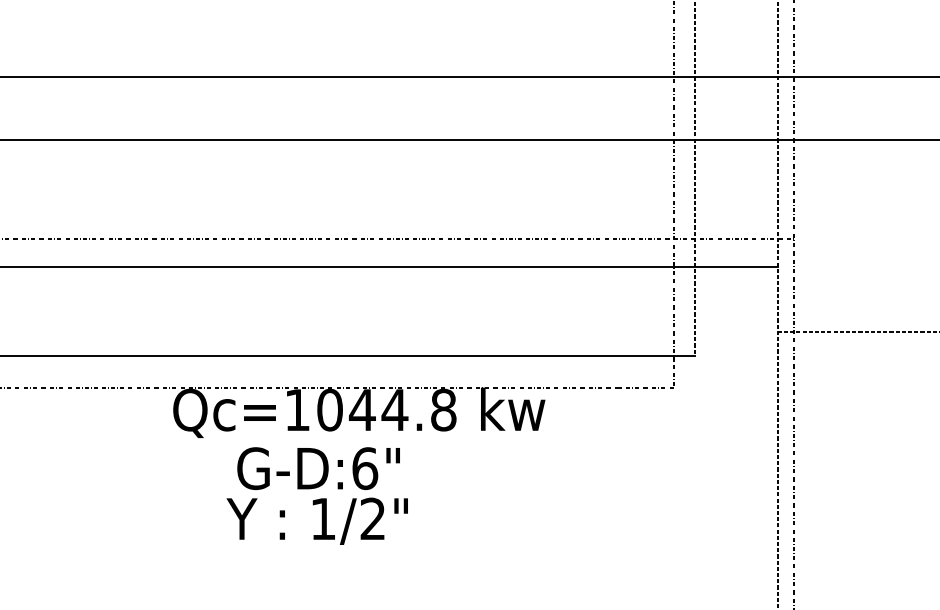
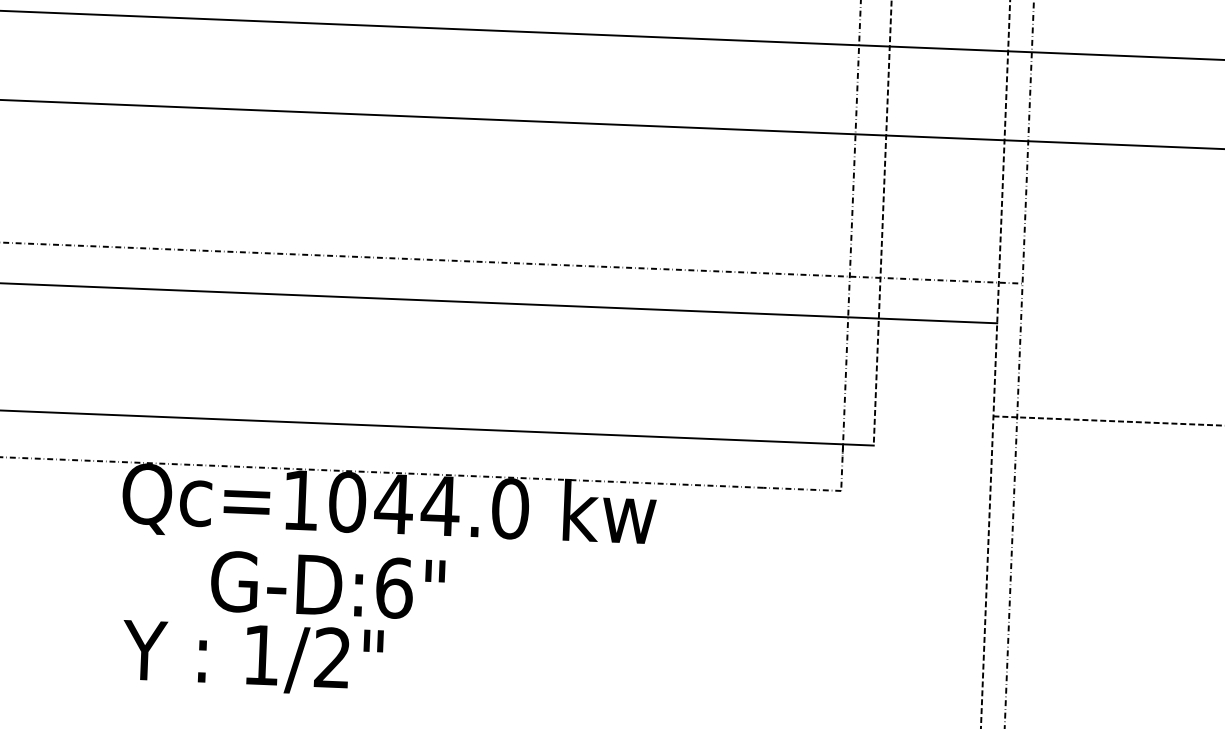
text: (443, 409) -> (510, 507), Qc=1044.8 -> Qc=1044.0
text: (316, 520) -> (251, 656), moved

